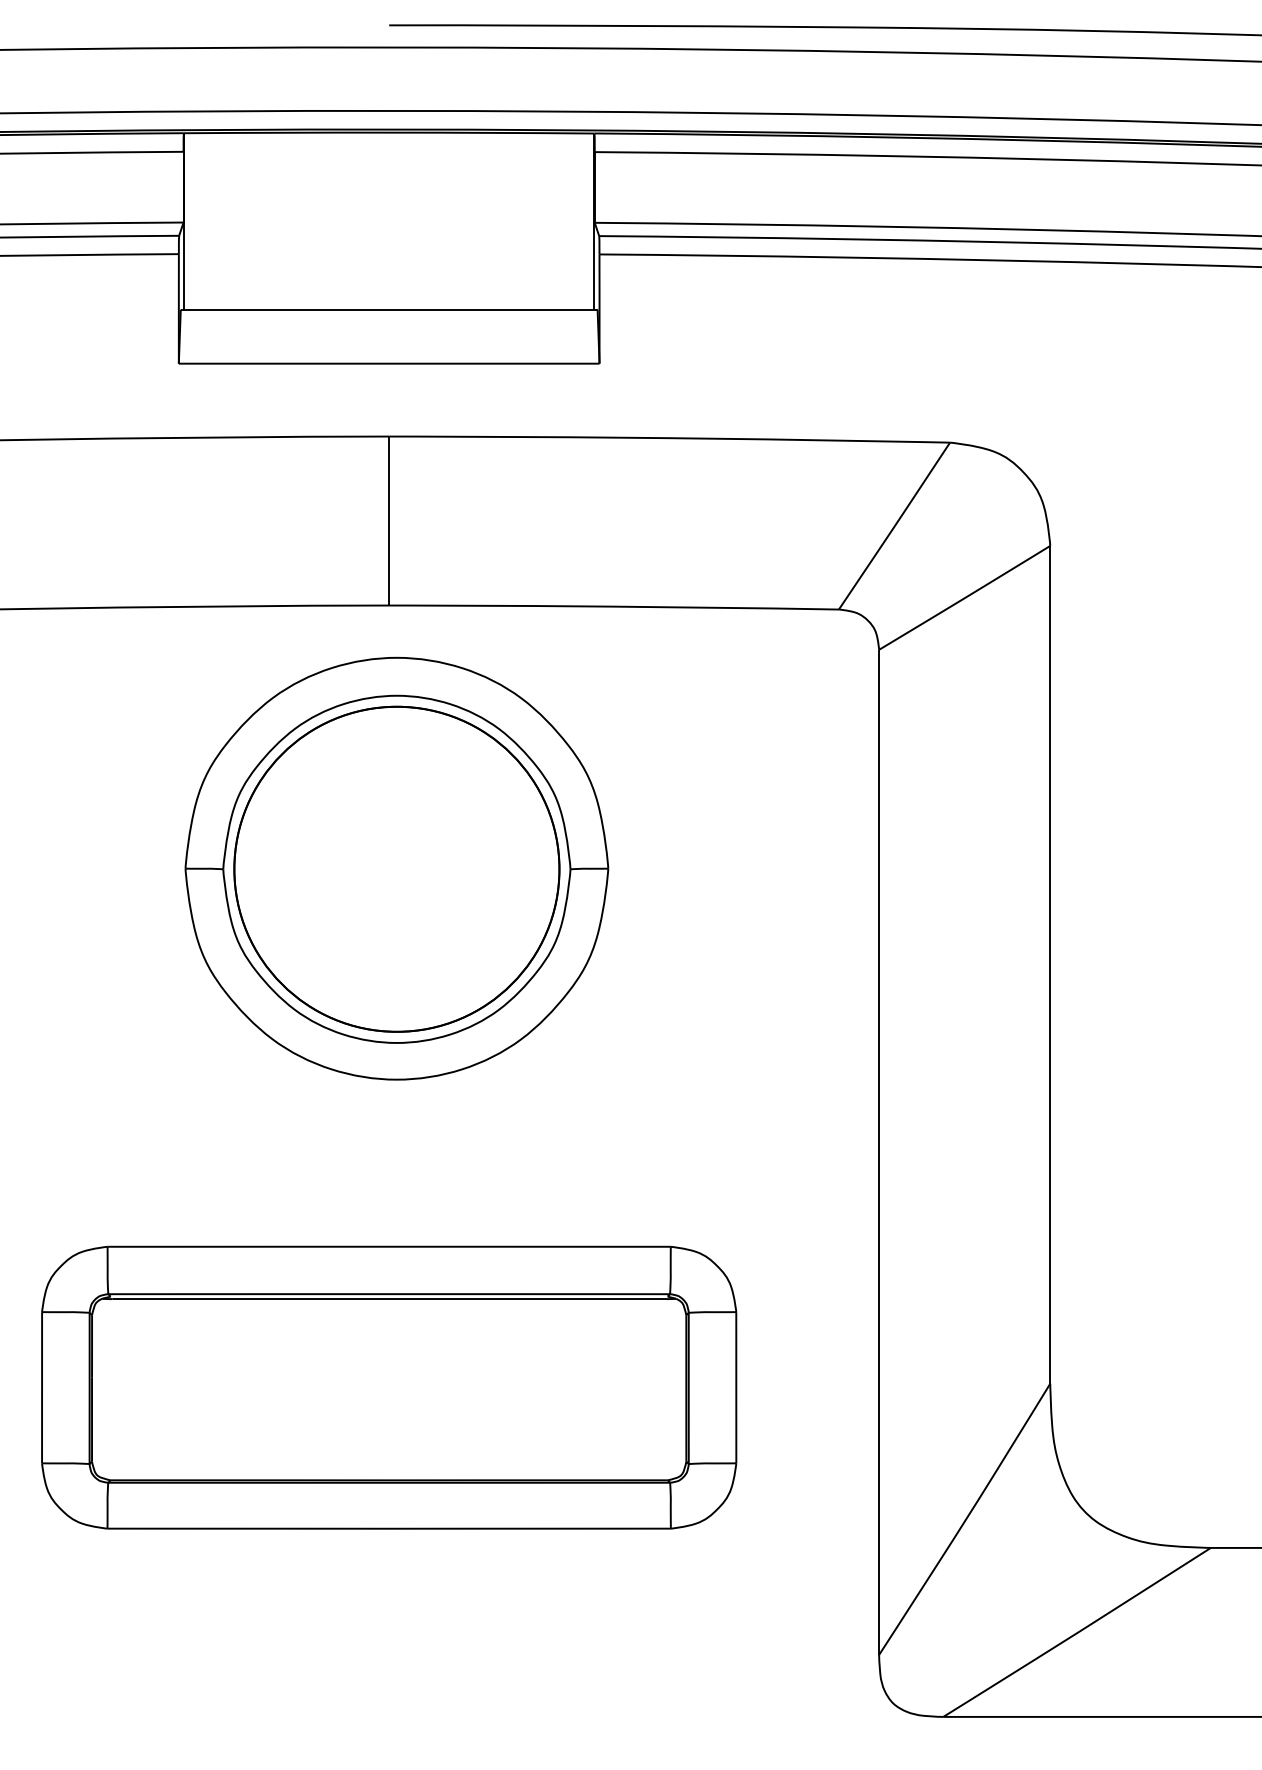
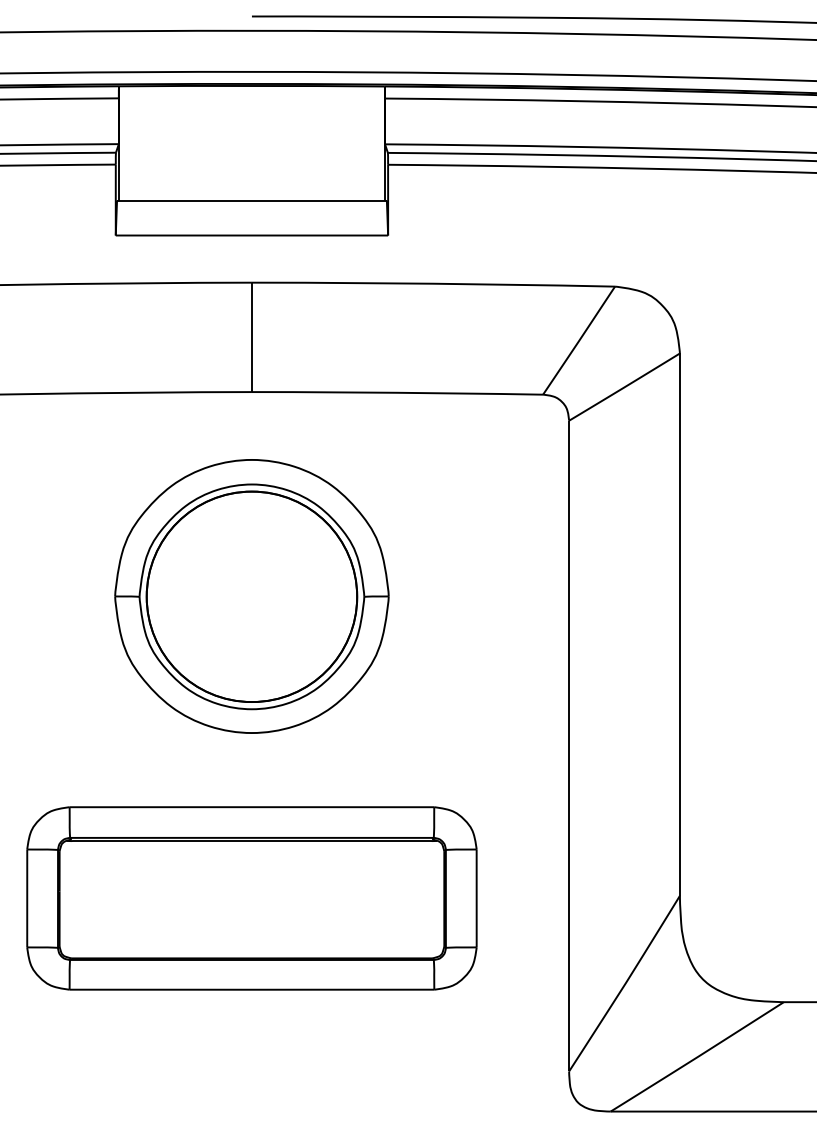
part: (396, 868) -> (251, 596), moved

